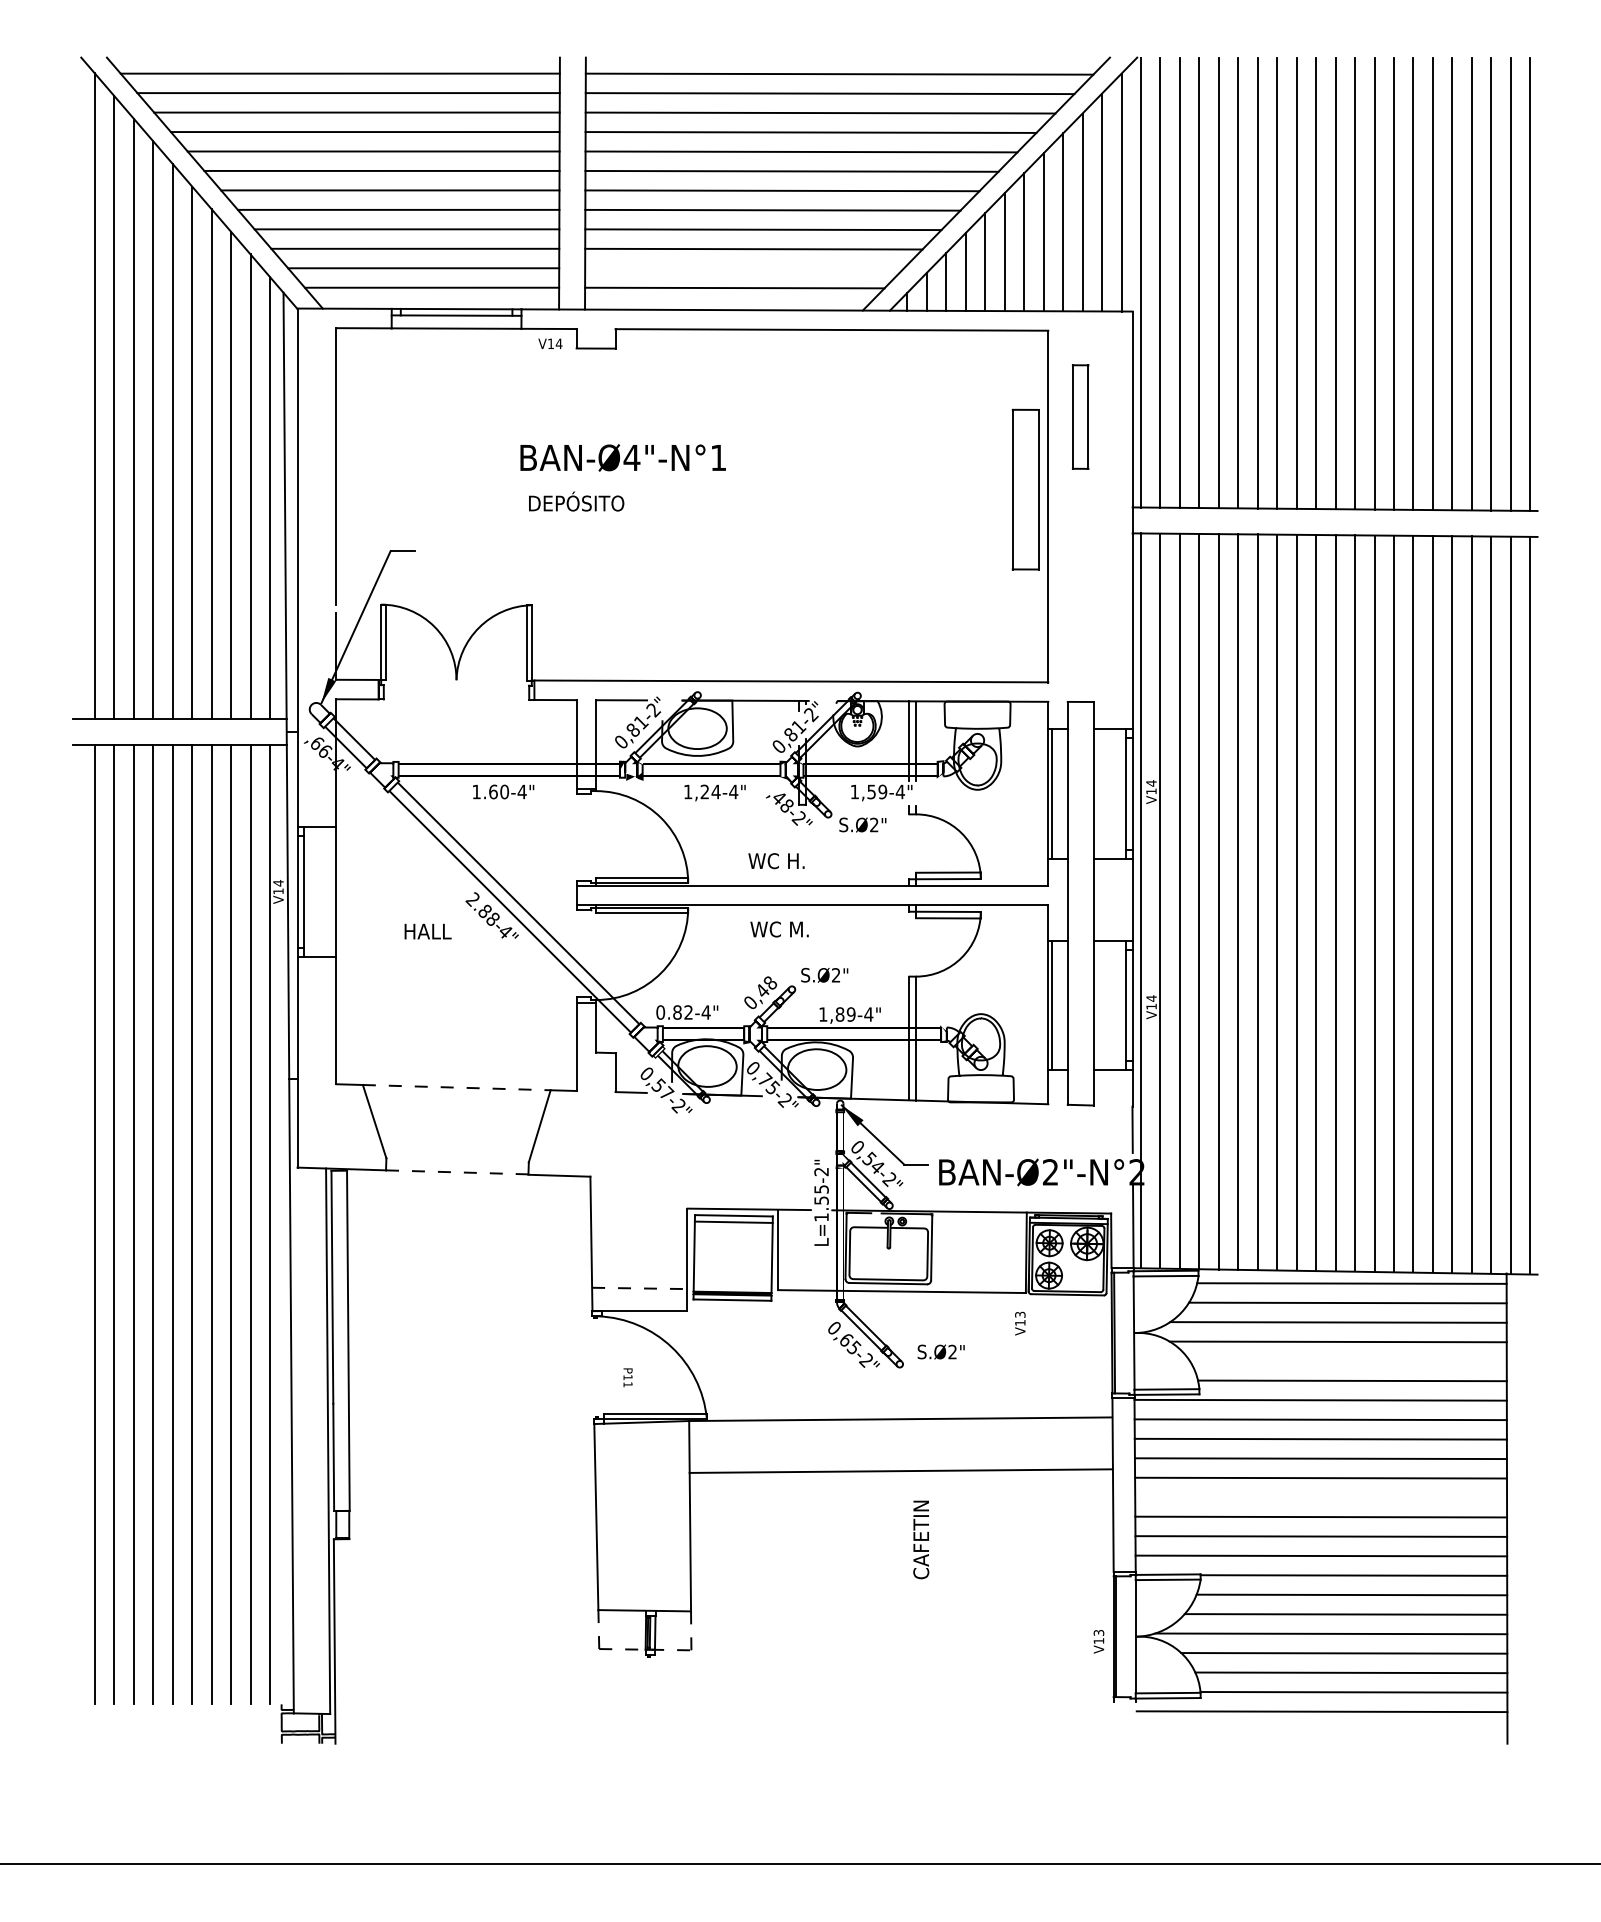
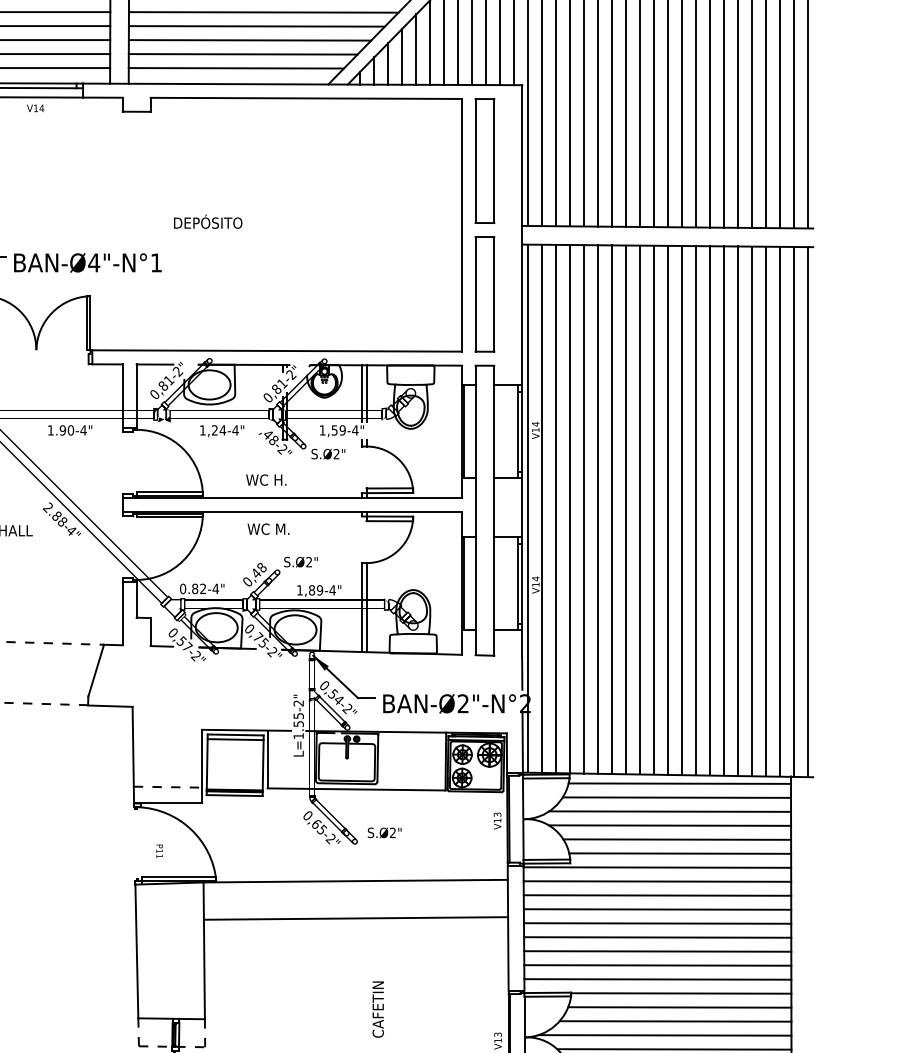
line: (744, 268) -> (243, 54), added
text: (550, 343) -> (35, 108), moved
part: (1080, 416) -> (484, 160), size x1.67
text: (622, 457) -> (87, 262), moved
part: (1025, 489) -> (484, 294), moved
text: (576, 501) -> (208, 221), moved
text: (493, 791) -> (62, 430), 1.60-4" -> 1.90-4"
text: (1020, 1323) -> (497, 820), moved
line: (1347, 1361) -> (676, 839), added
line: (1321, 1497) -> (657, 937), added
text: (921, 1539) -> (378, 1009), moved

